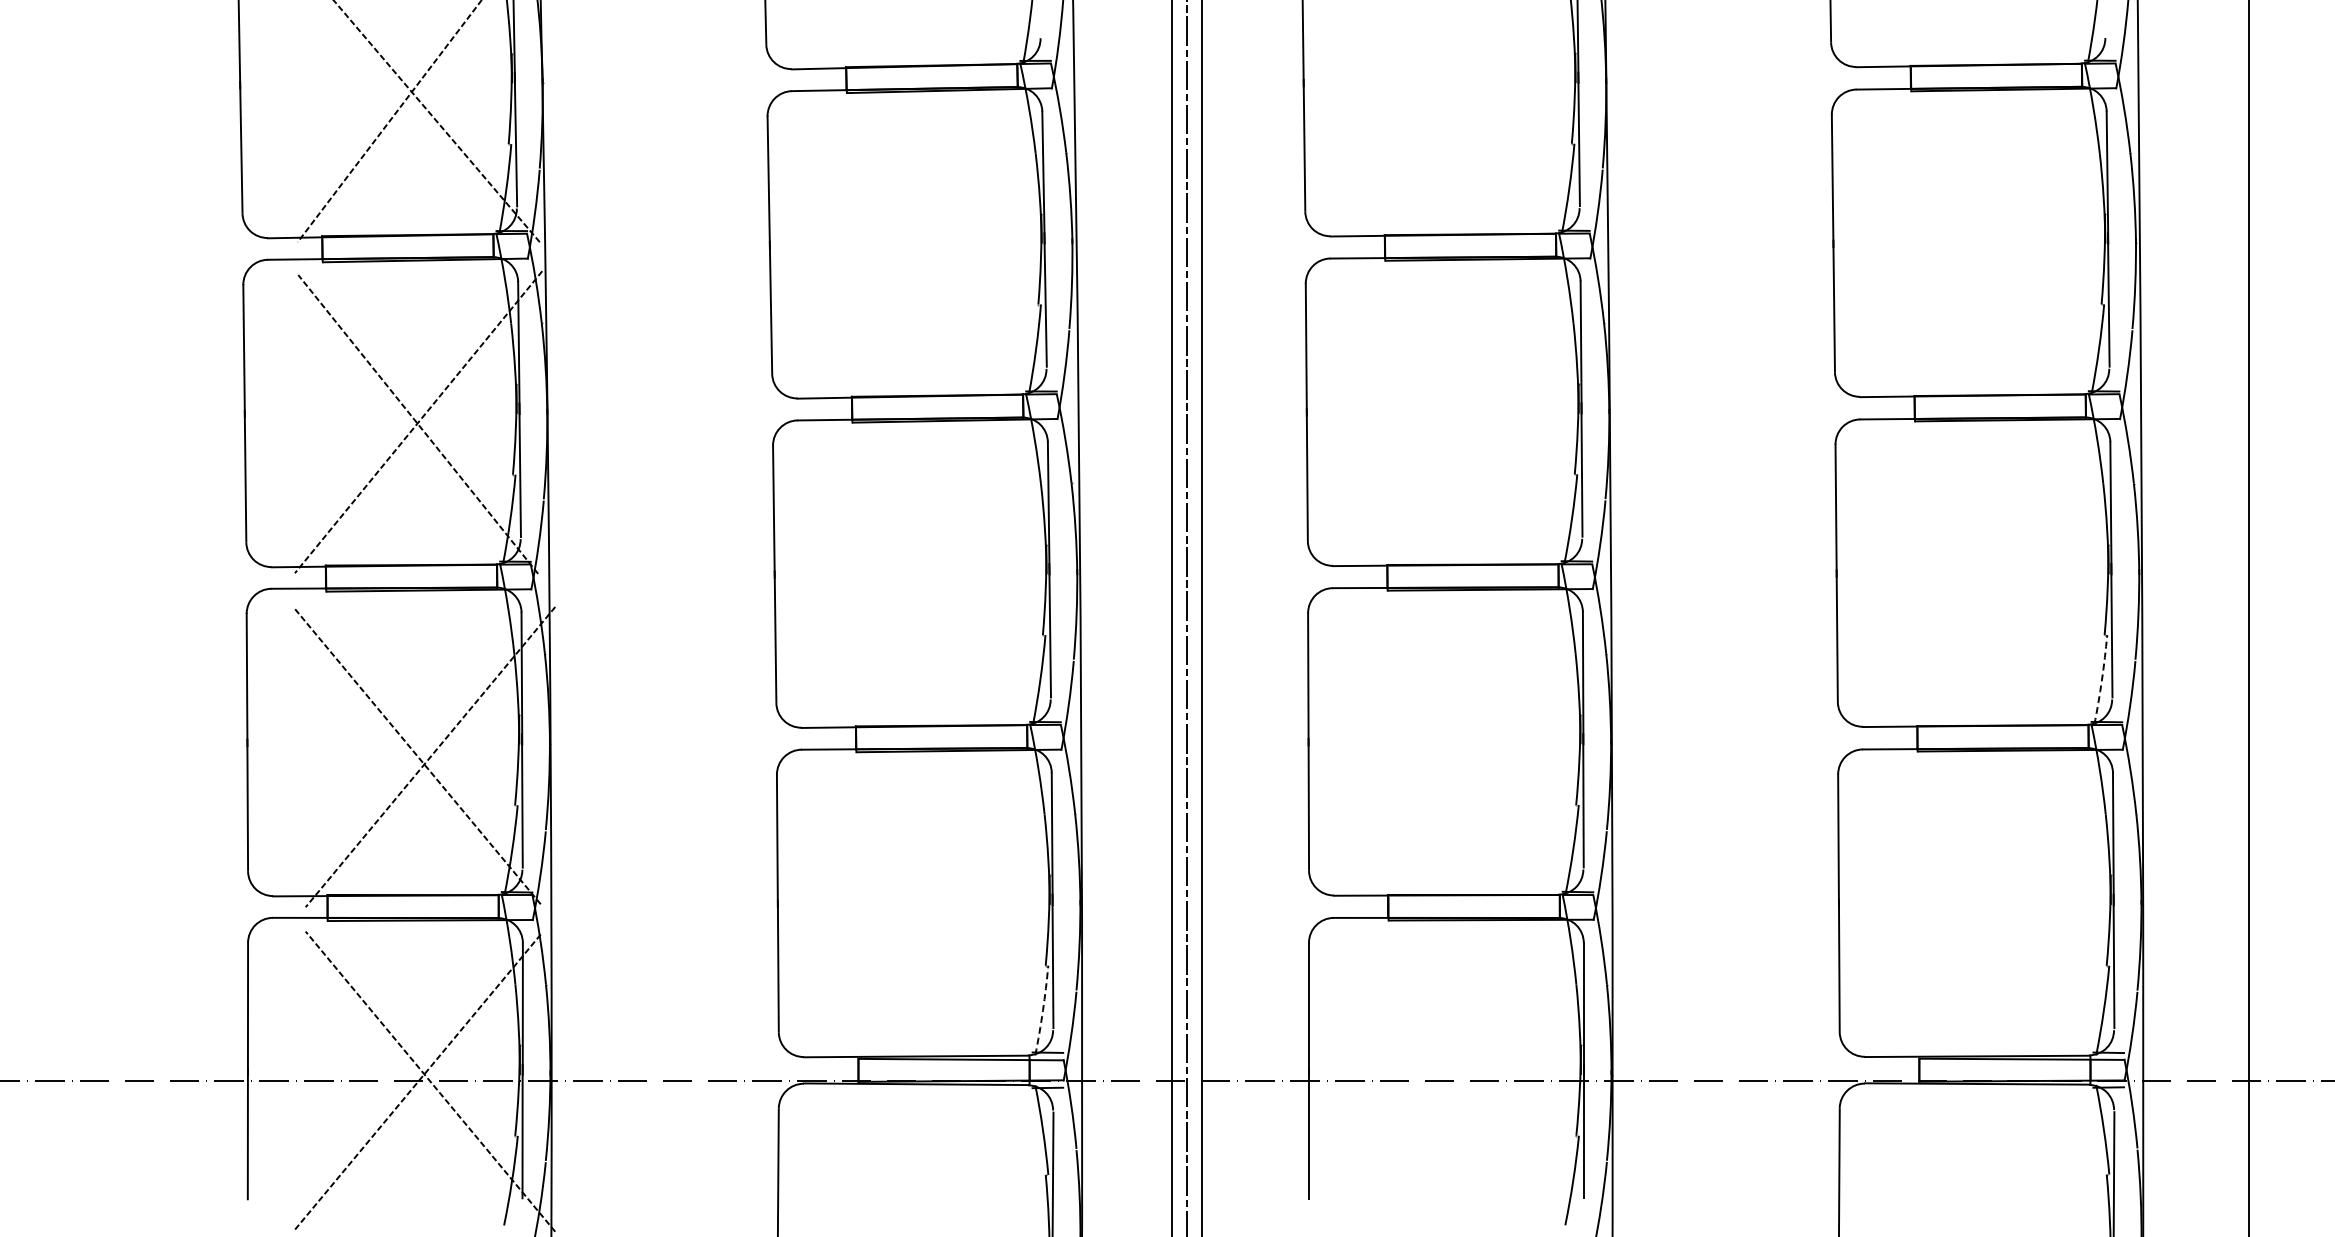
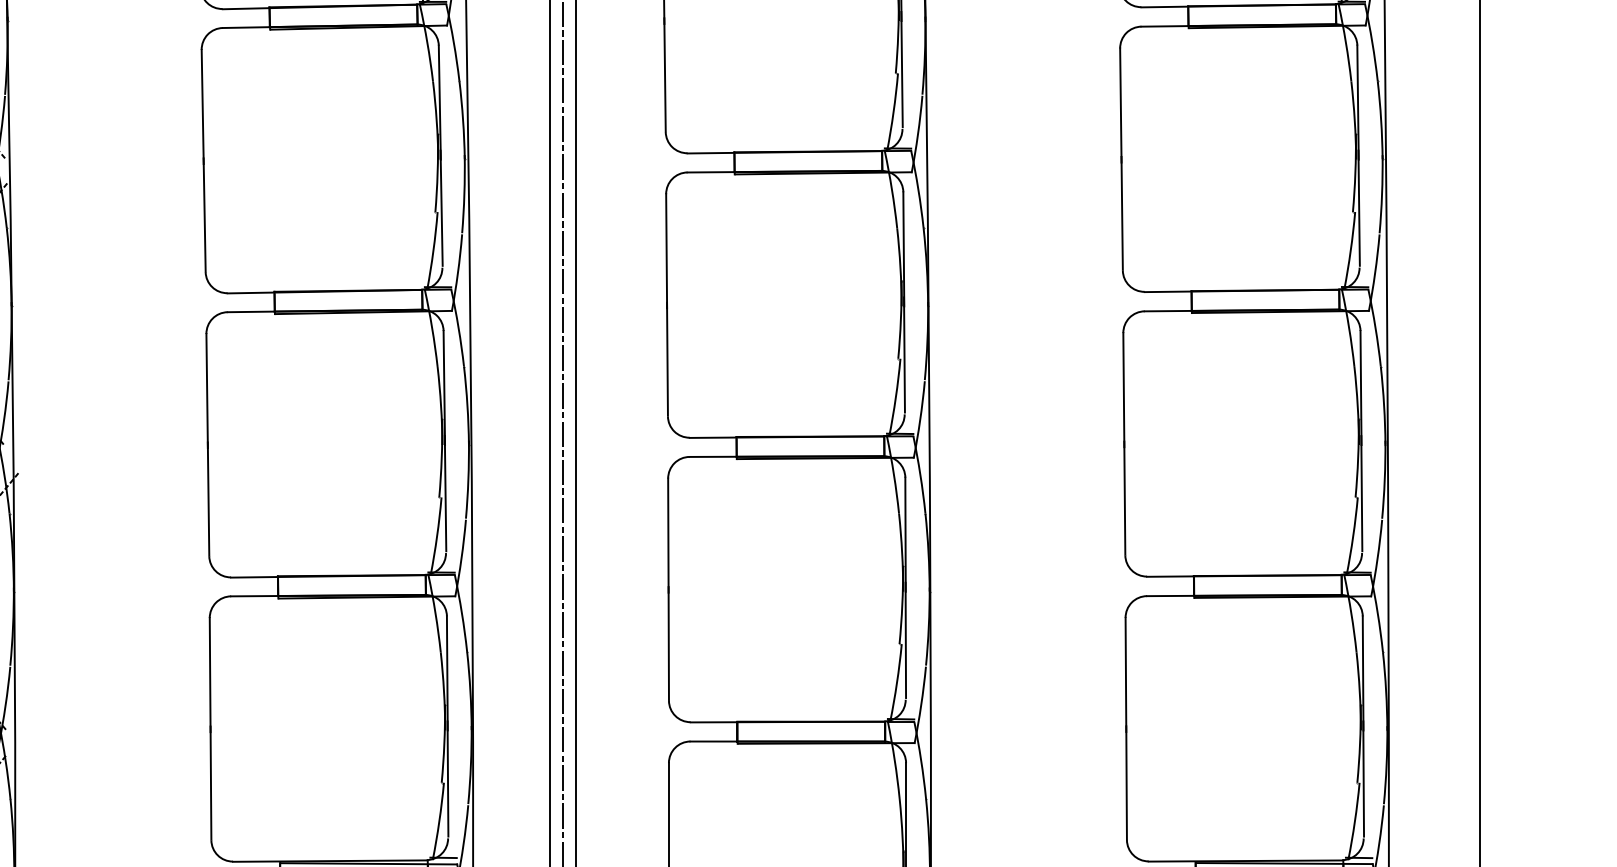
arc: (2101, 680) -> (1352, 536), dashed -> solid
arc: (1042, 1010) -> (438, 821), dashed -> solid

